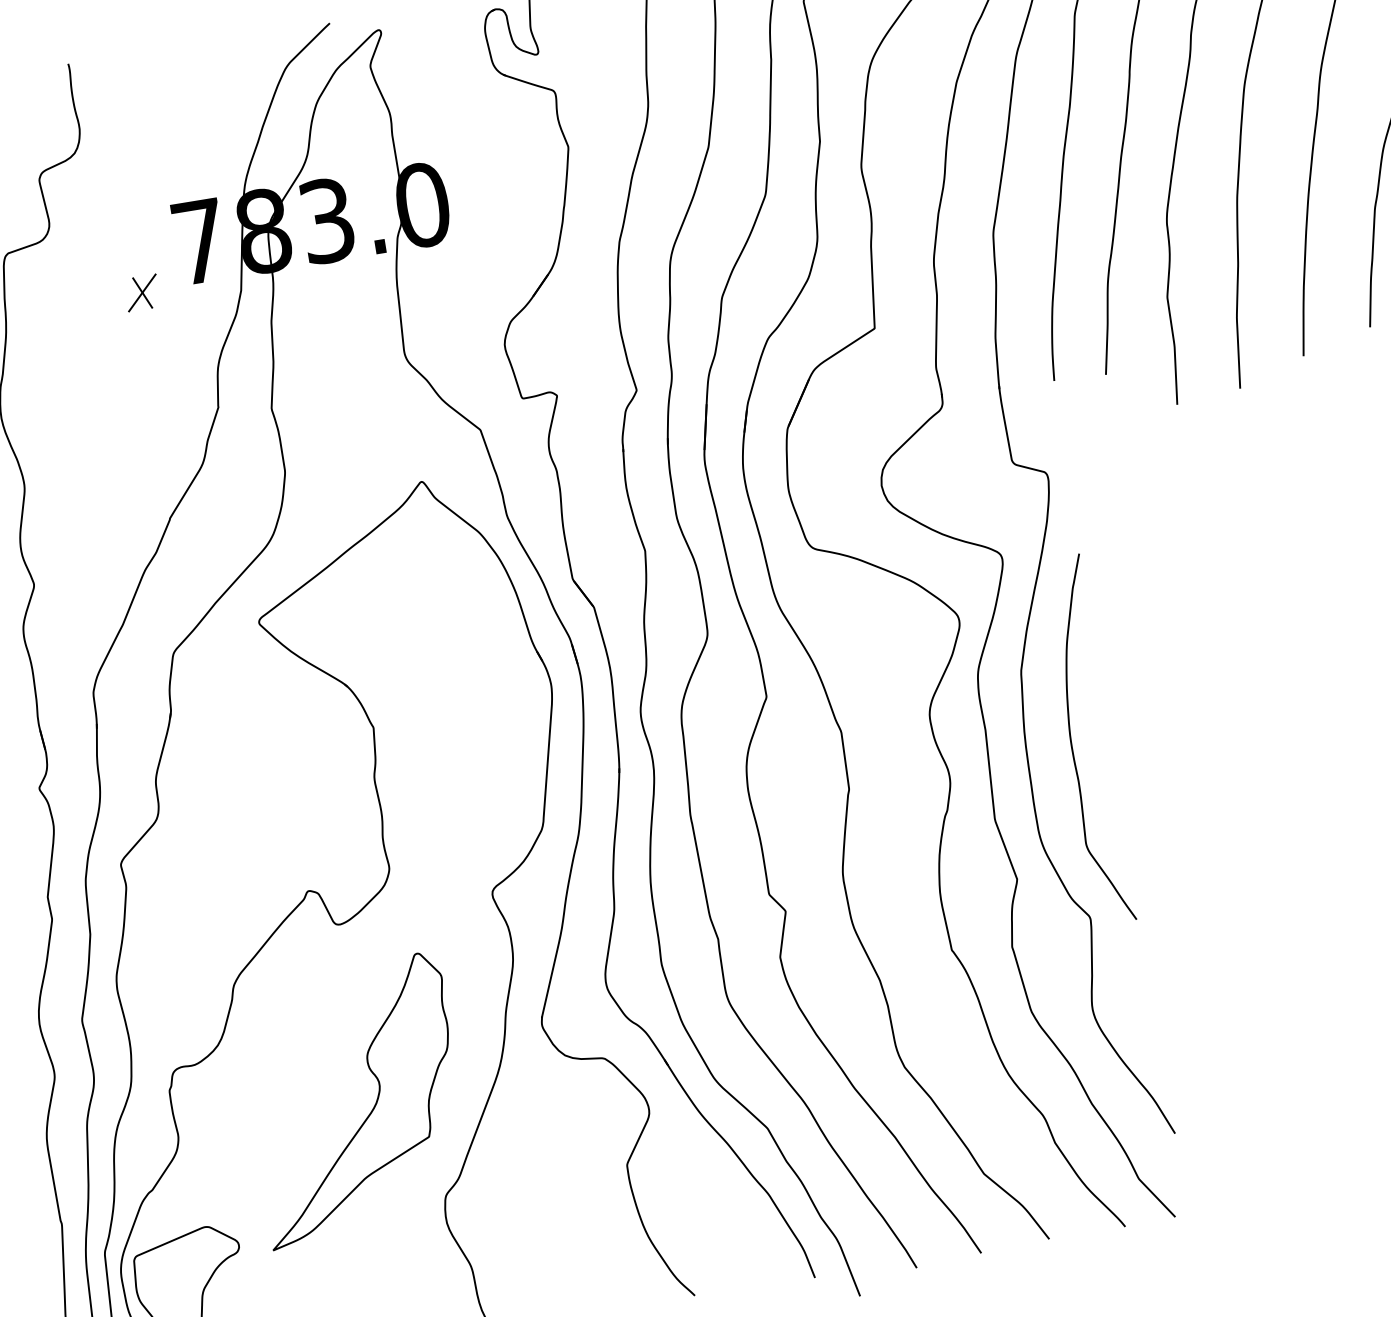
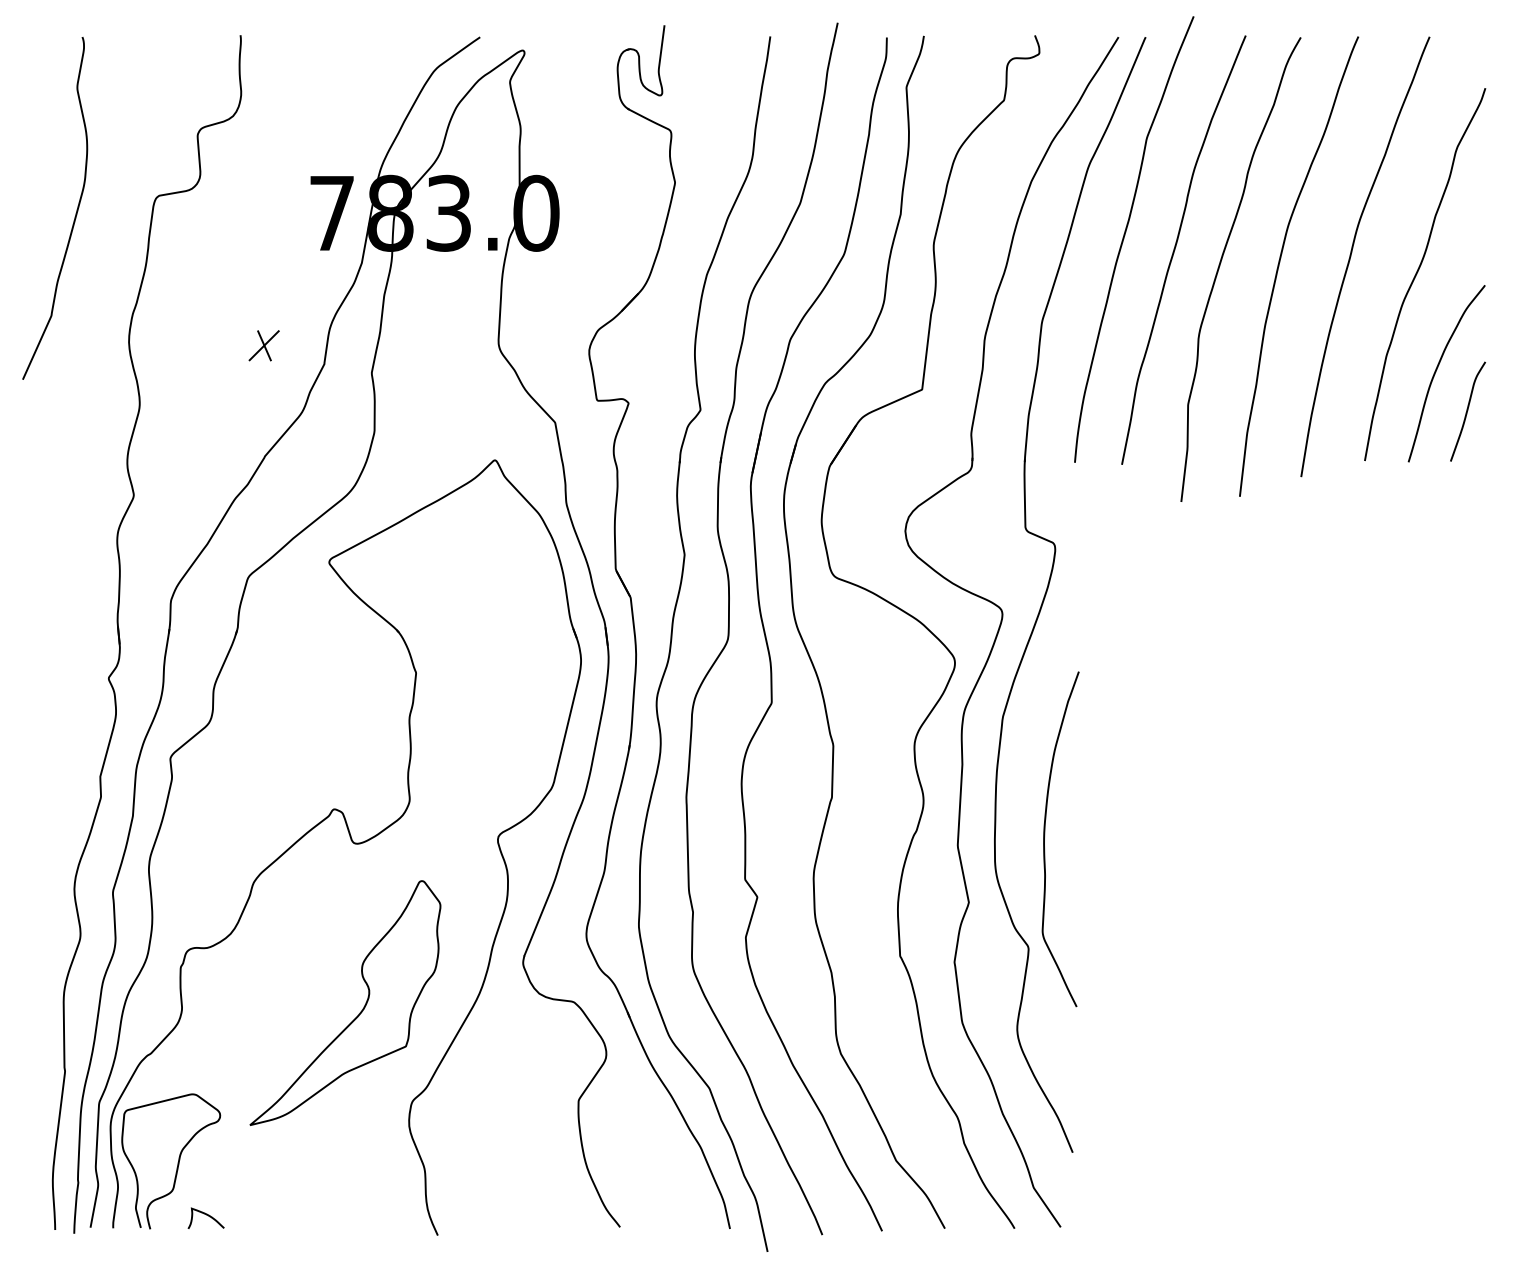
part: (141, 292) -> (263, 345), moved
curve: (1072, 739) -> (1045, 836), moved

